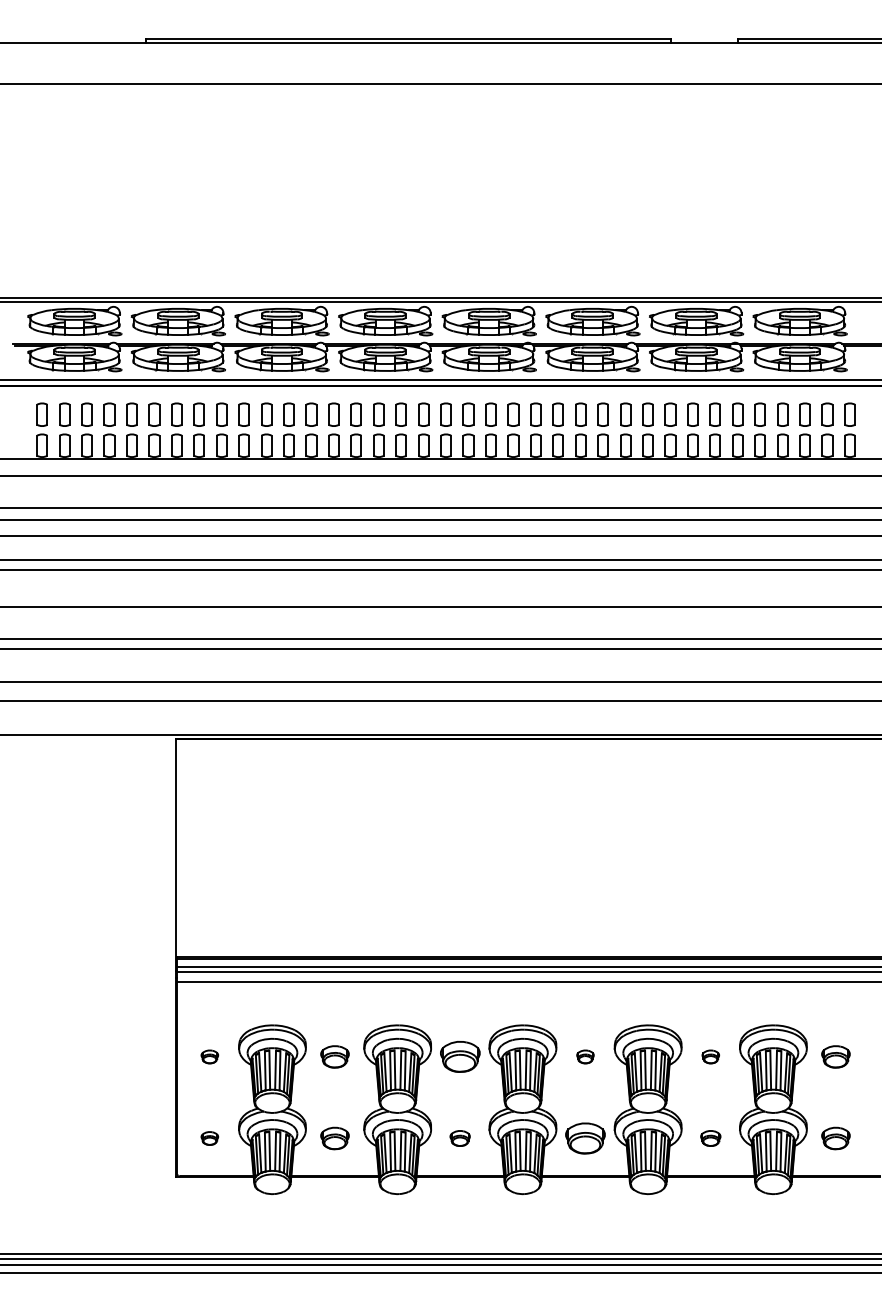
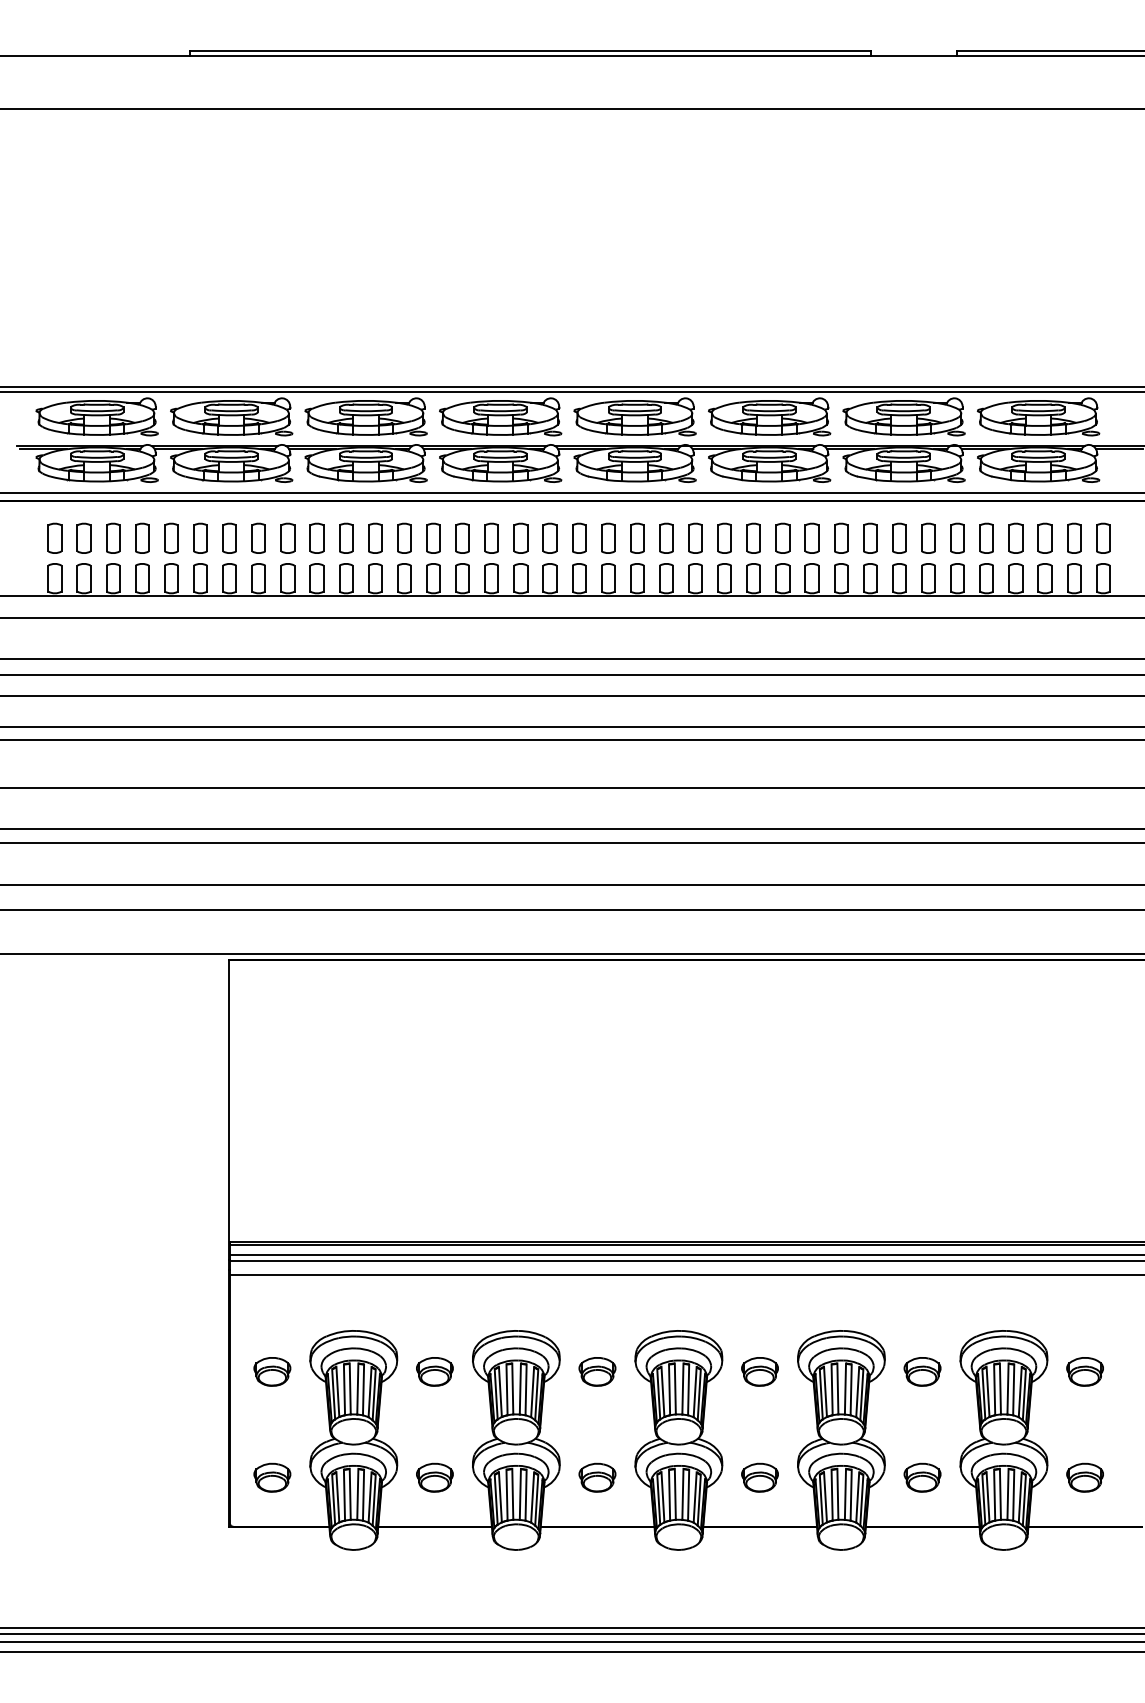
part: (209, 1056) -> (272, 1371), size x1.67
part: (459, 1056) -> (596, 1371), size x0.71
part: (585, 1056) -> (760, 1371), size x1.67
part: (710, 1056) -> (922, 1371), size x1.67
part: (209, 1138) -> (272, 1477), size x1.67
part: (459, 1138) -> (596, 1477), size x1.43
part: (585, 1138) -> (760, 1477), size x0.71
part: (710, 1138) -> (922, 1477), size x1.43

